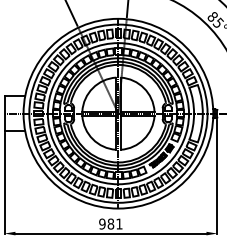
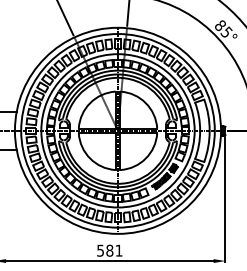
text: (102, 223) -> (100, 250), 981 -> 581

